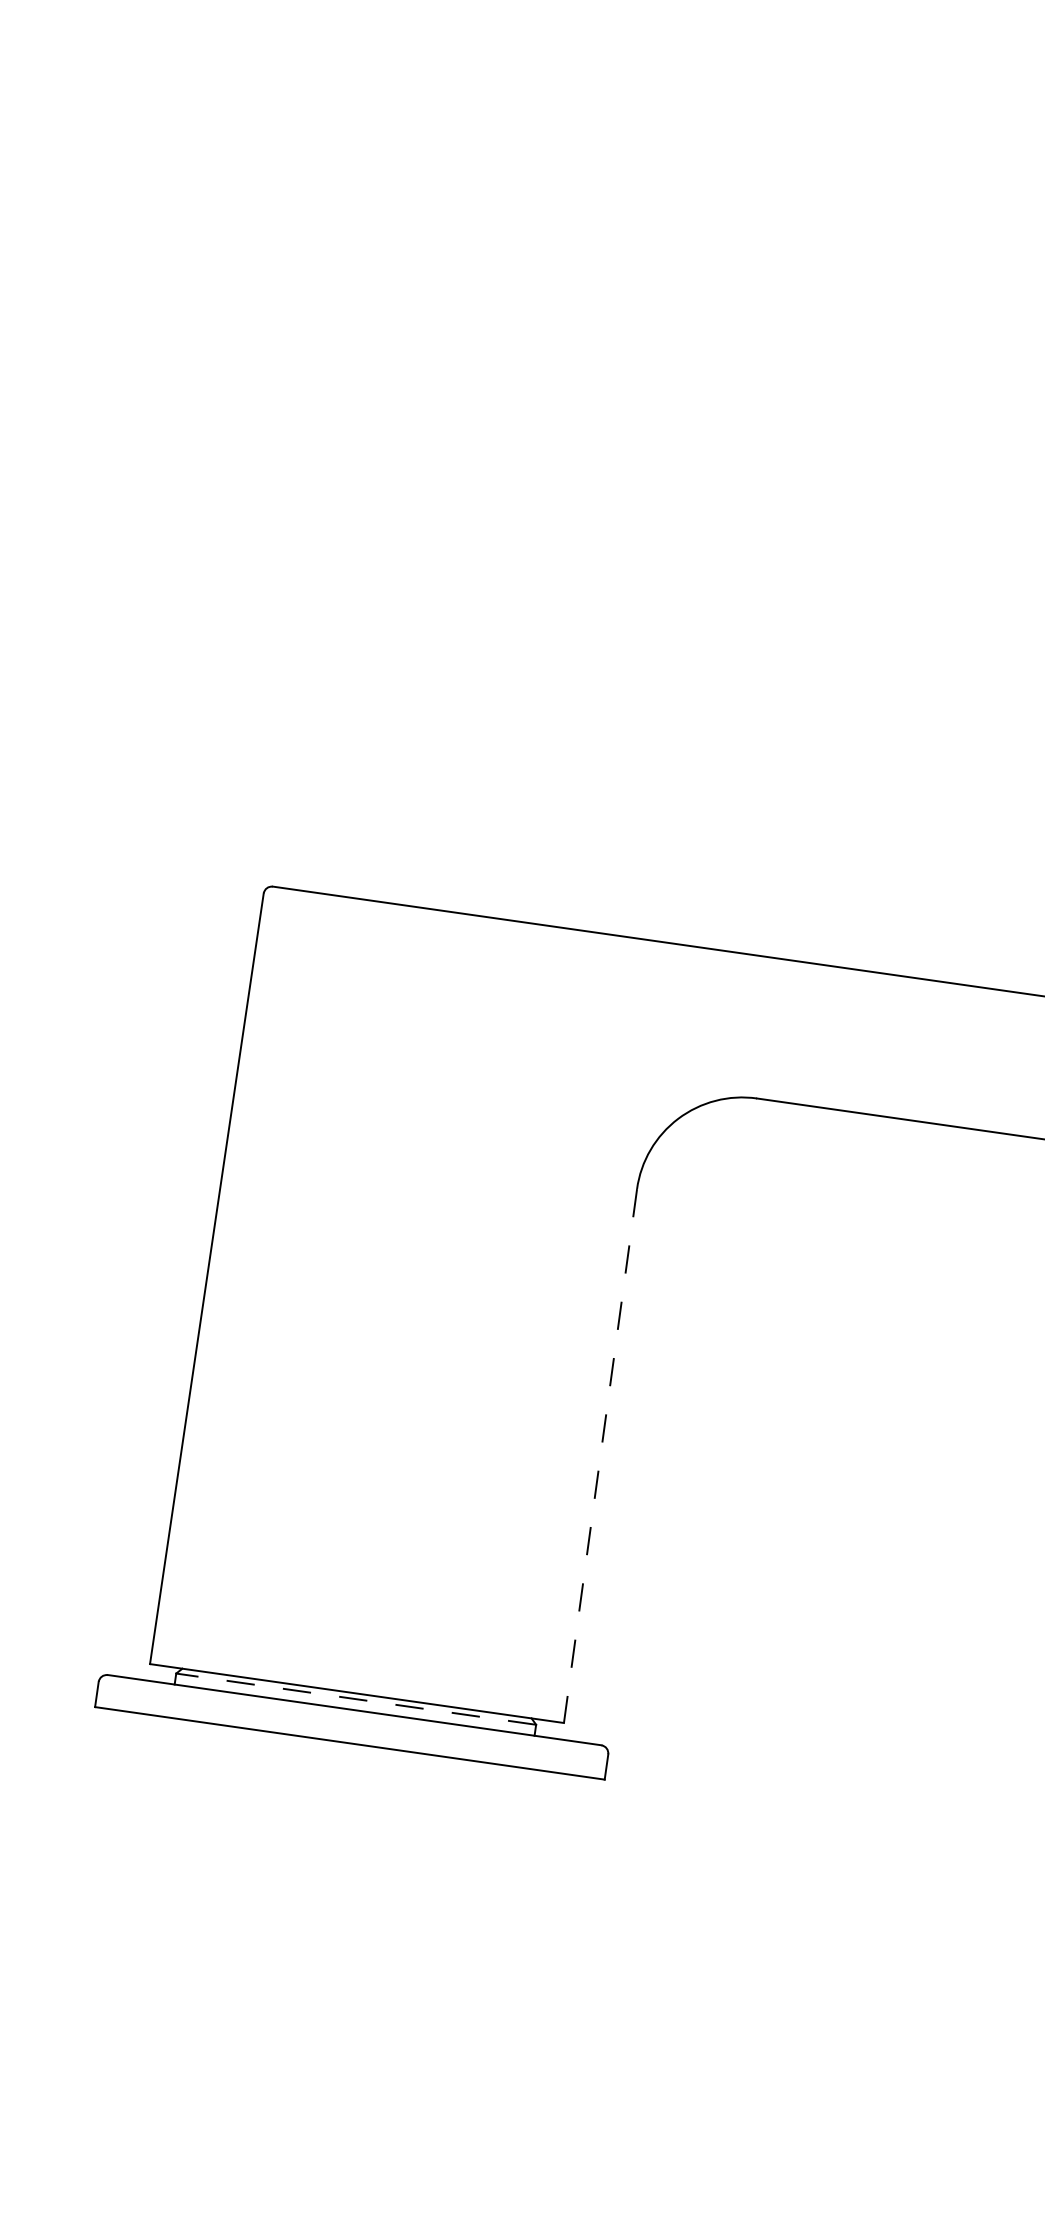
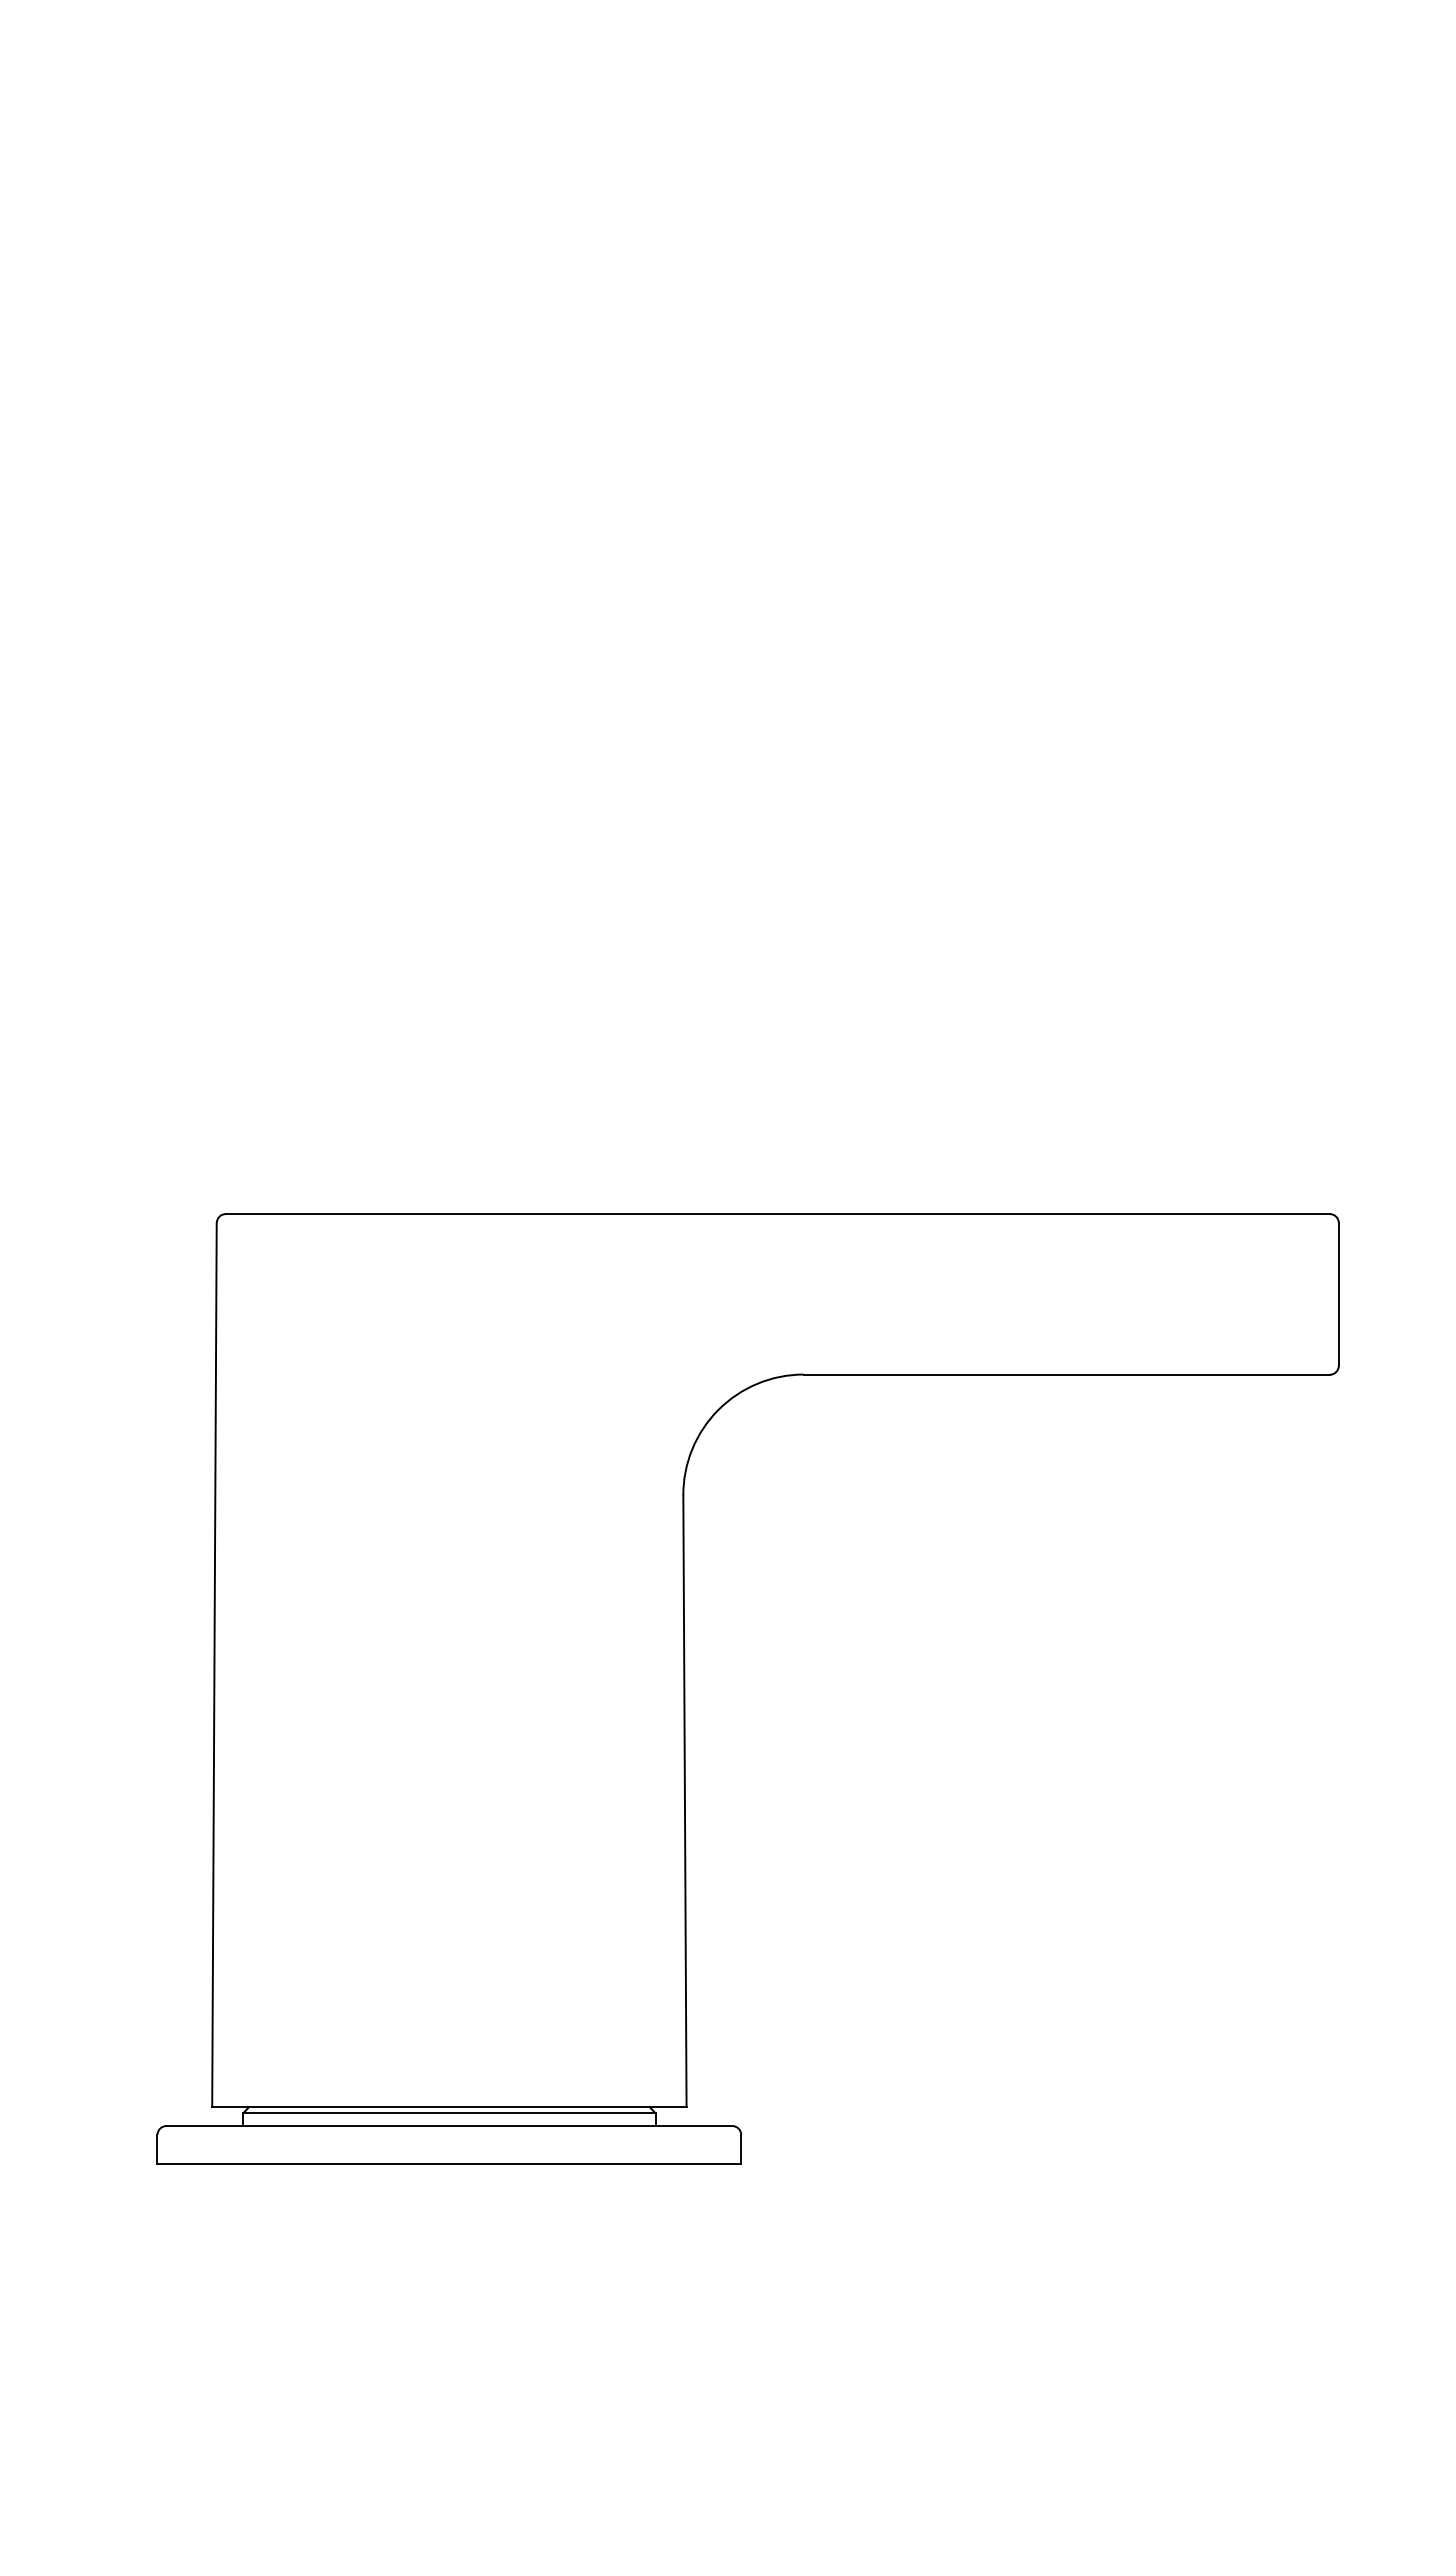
line: (600, 1456) -> (684, 1801), dashed -> solid
line: (355, 1699) -> (448, 2113), dashed -> solid

